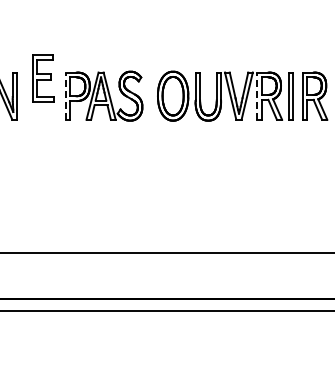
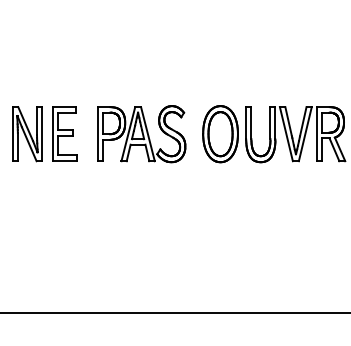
part: (43, 78) -> (65, 134), moved
line: (65, 96) -> (97, 134), dashed -> solid
line: (257, 96) -> (317, 134), dashed -> solid

